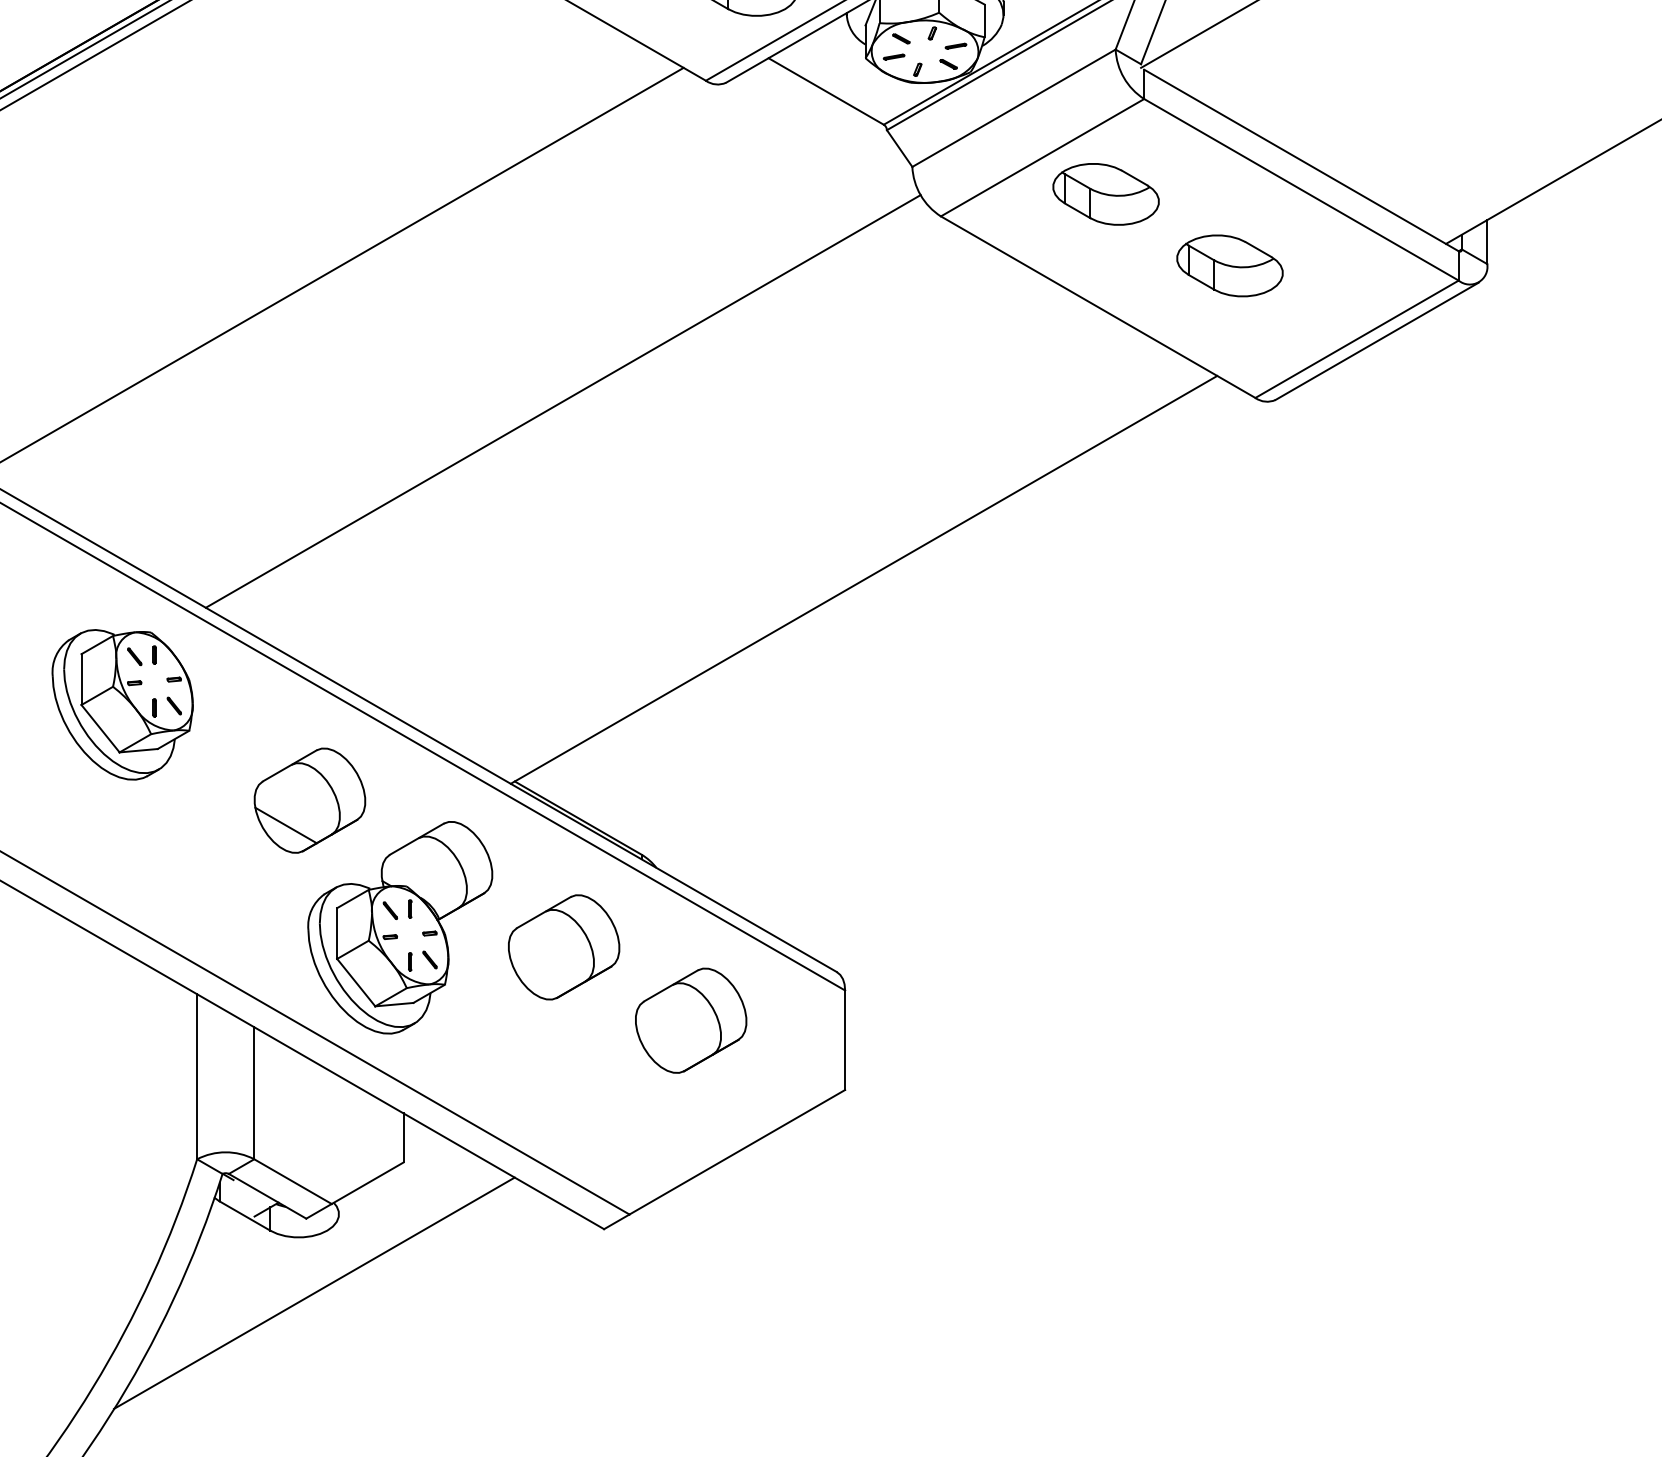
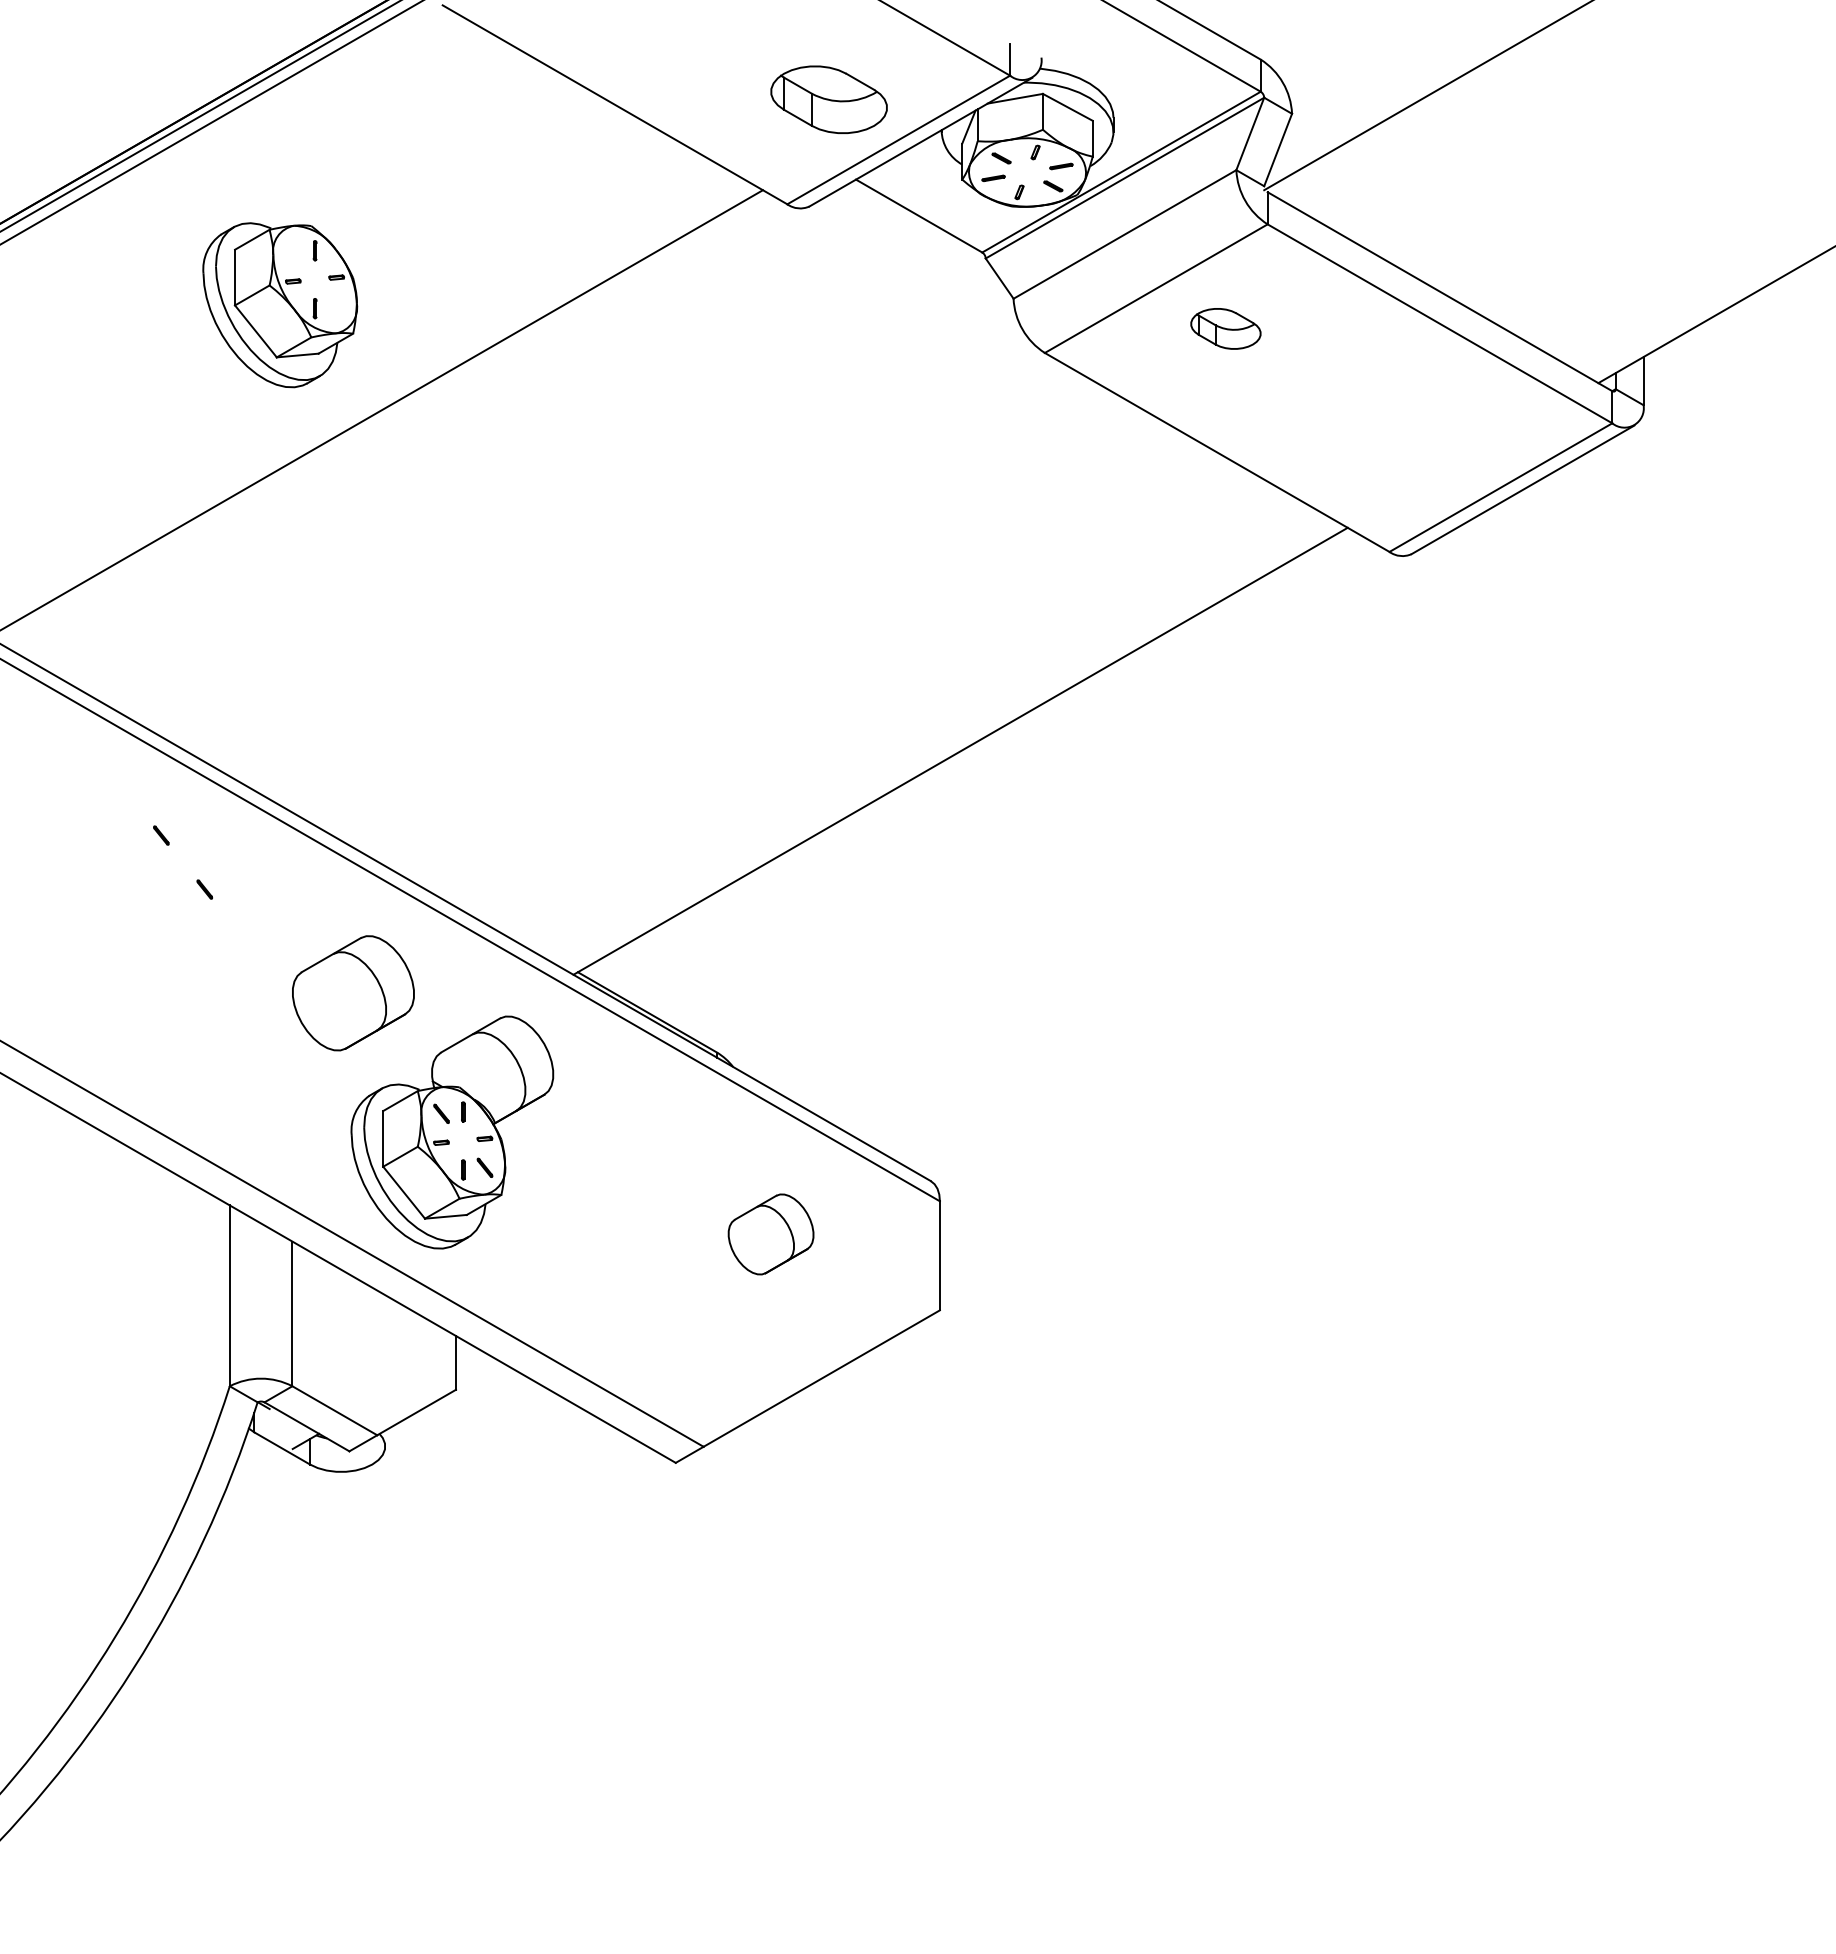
part: (1105, 194) -> (1225, 328), size x0.6
part: (1229, 266) -> (1361, 407), removed
line: (562, 401) -> (630, 555), removed
part: (122, 705) -> (280, 305), moved
line: (285, 825) -> (326, 1020), removed
part: (563, 947) -> (631, 1154), removed
part: (690, 1020) -> (770, 1234), size x0.7
line: (313, 1292) -> (357, 1532), removed

